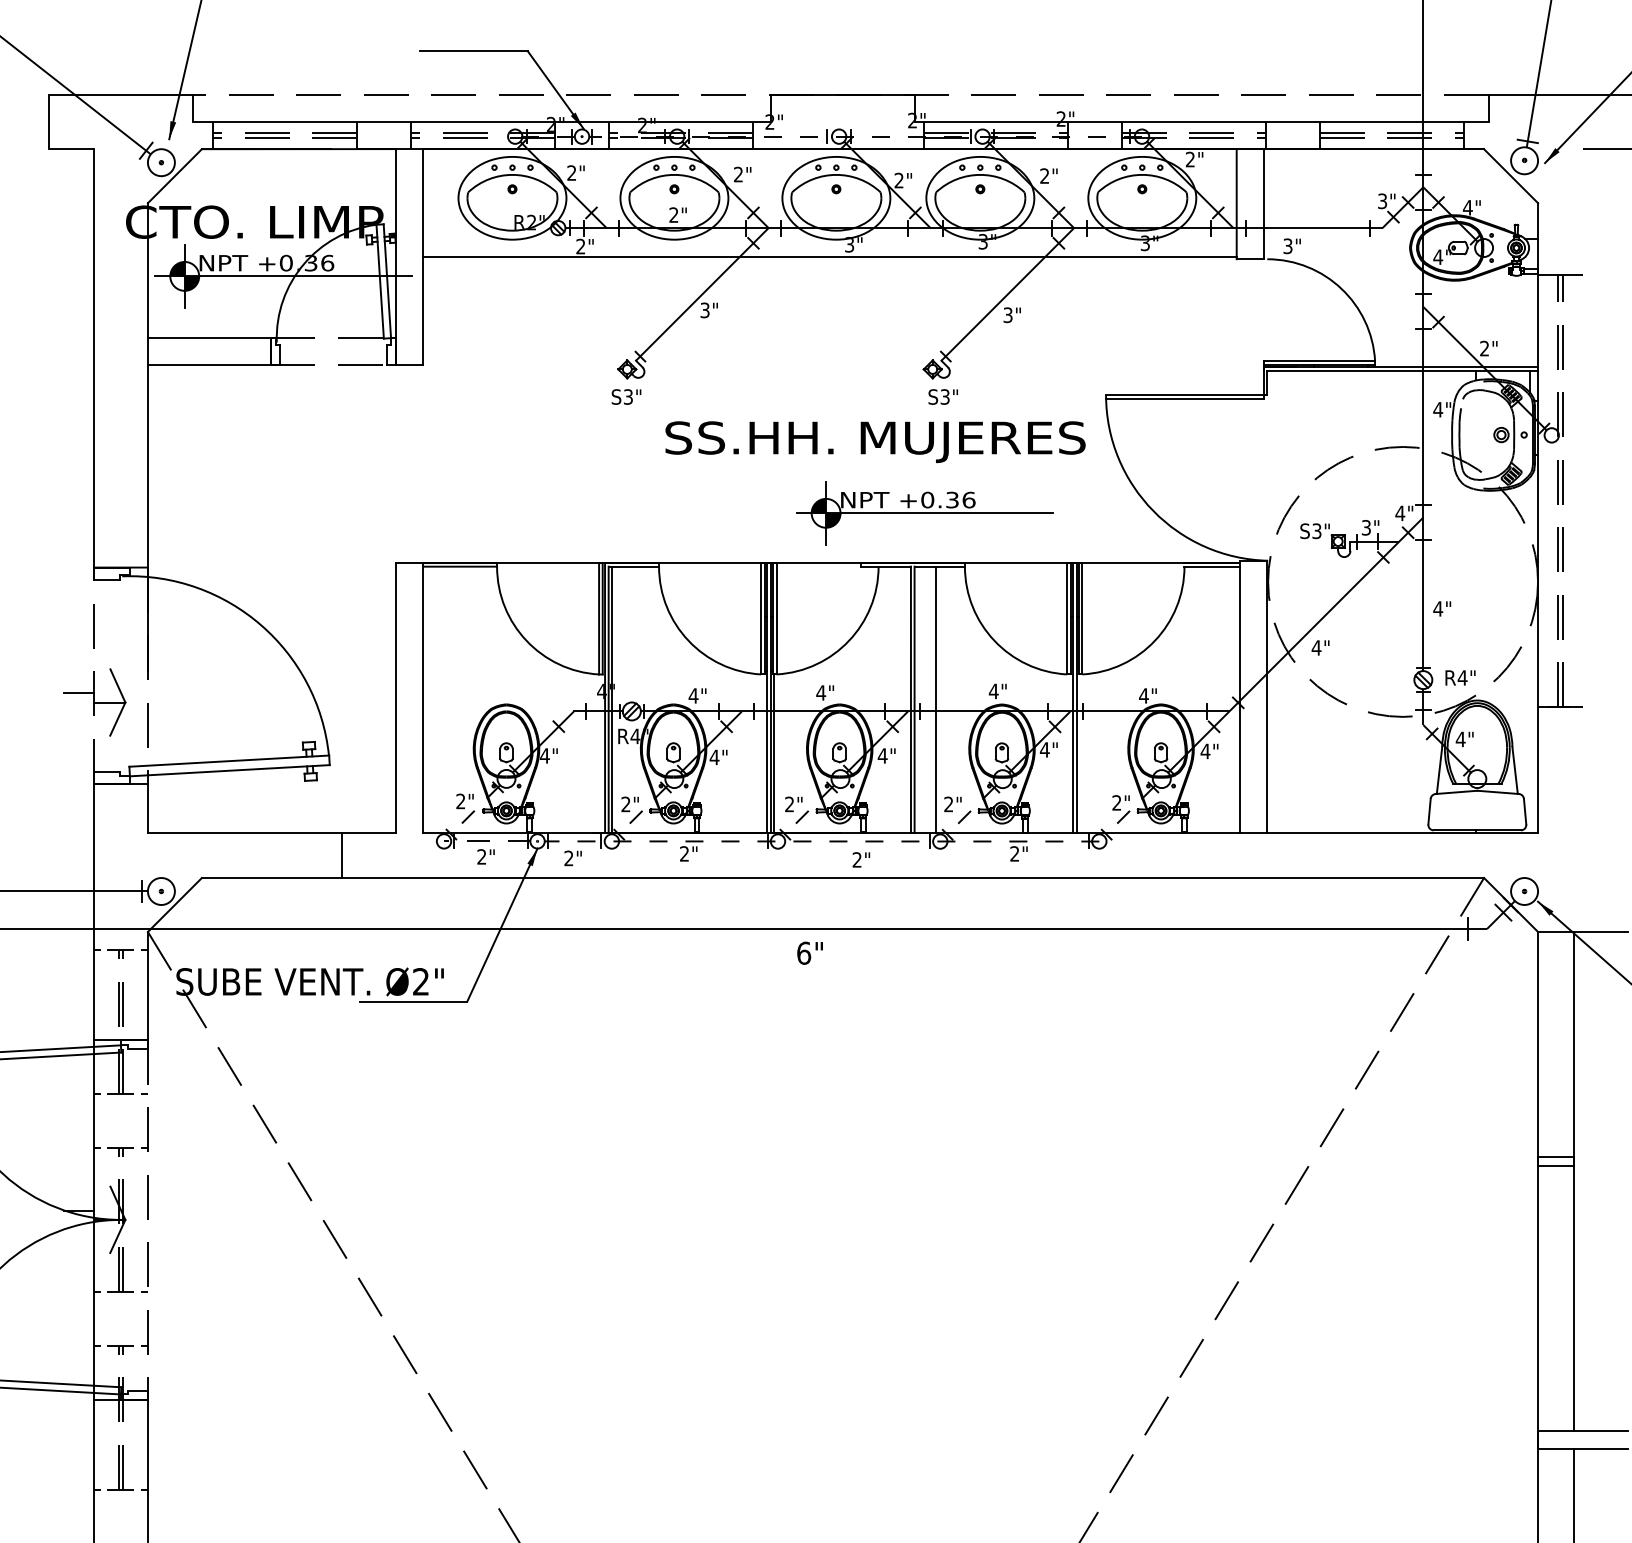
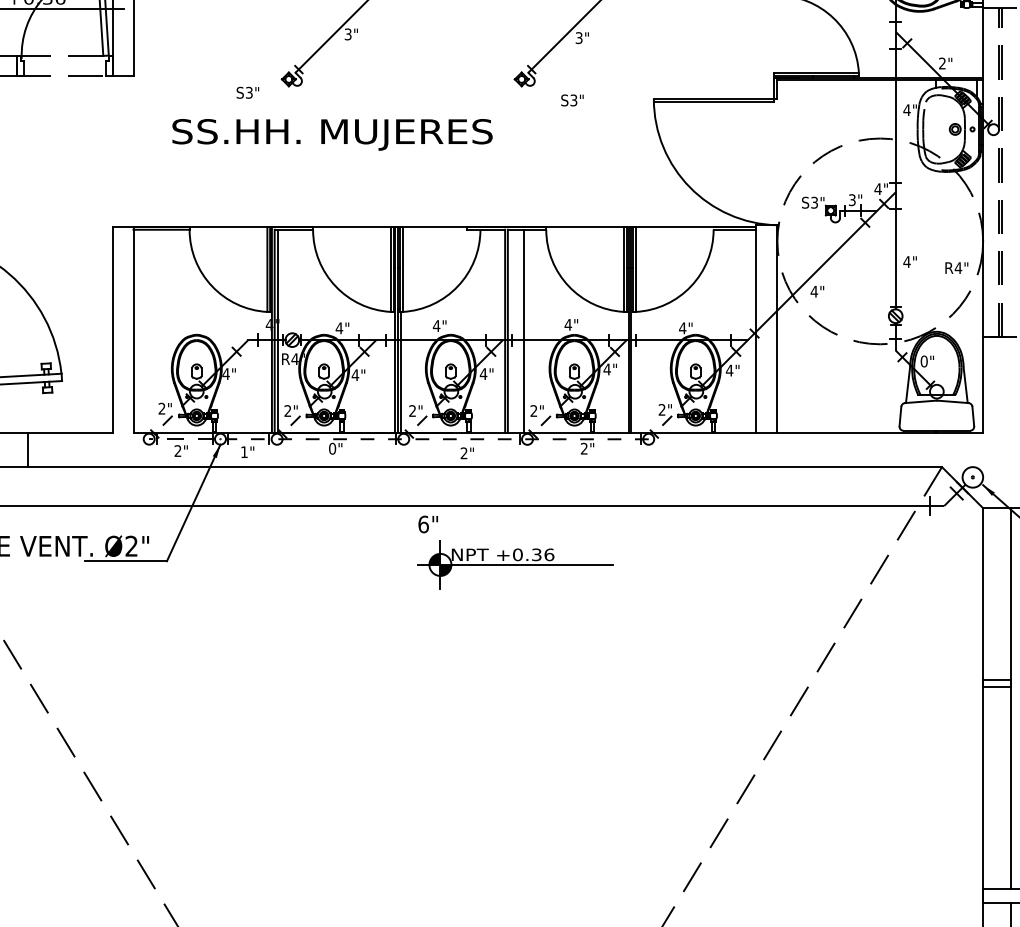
text: (626, 396) -> (247, 92), moved
text: (942, 396) -> (571, 100), moved
text: (875, 442) -> (332, 135), moved
part: (924, 513) -> (515, 565), moved
text: (1460, 677) -> (956, 267), moved
text: (1460, 739) -> (924, 361), 4" -> 0"
text: (684, 853) -> (332, 448), 2" -> 0"
line: (342, 855) -> (27, 449), moved
text: (568, 857) -> (244, 451), 2" -> 1"

